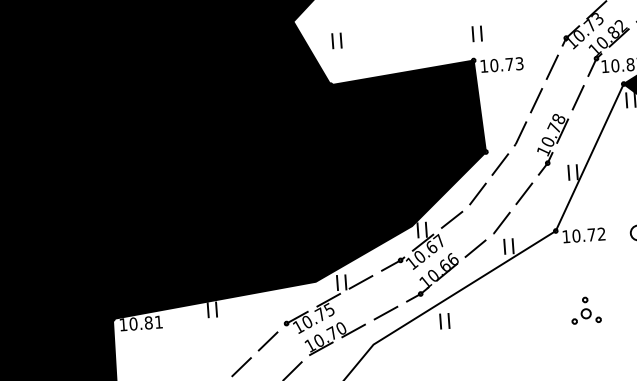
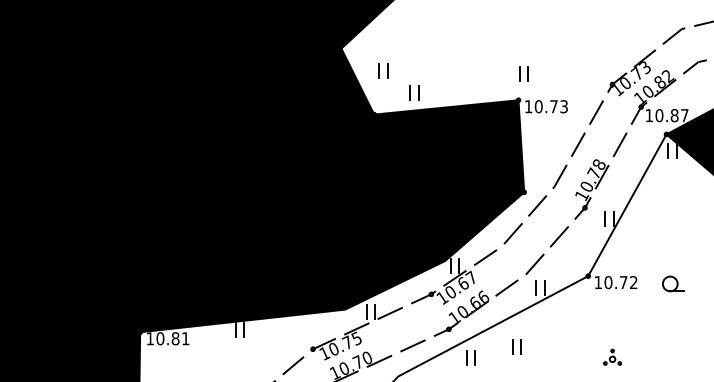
part: (369, 60) -> (414, 92), added
part: (489, 306) -> (516, 346), added
part: (585, 309) -> (612, 356), size x0.6

